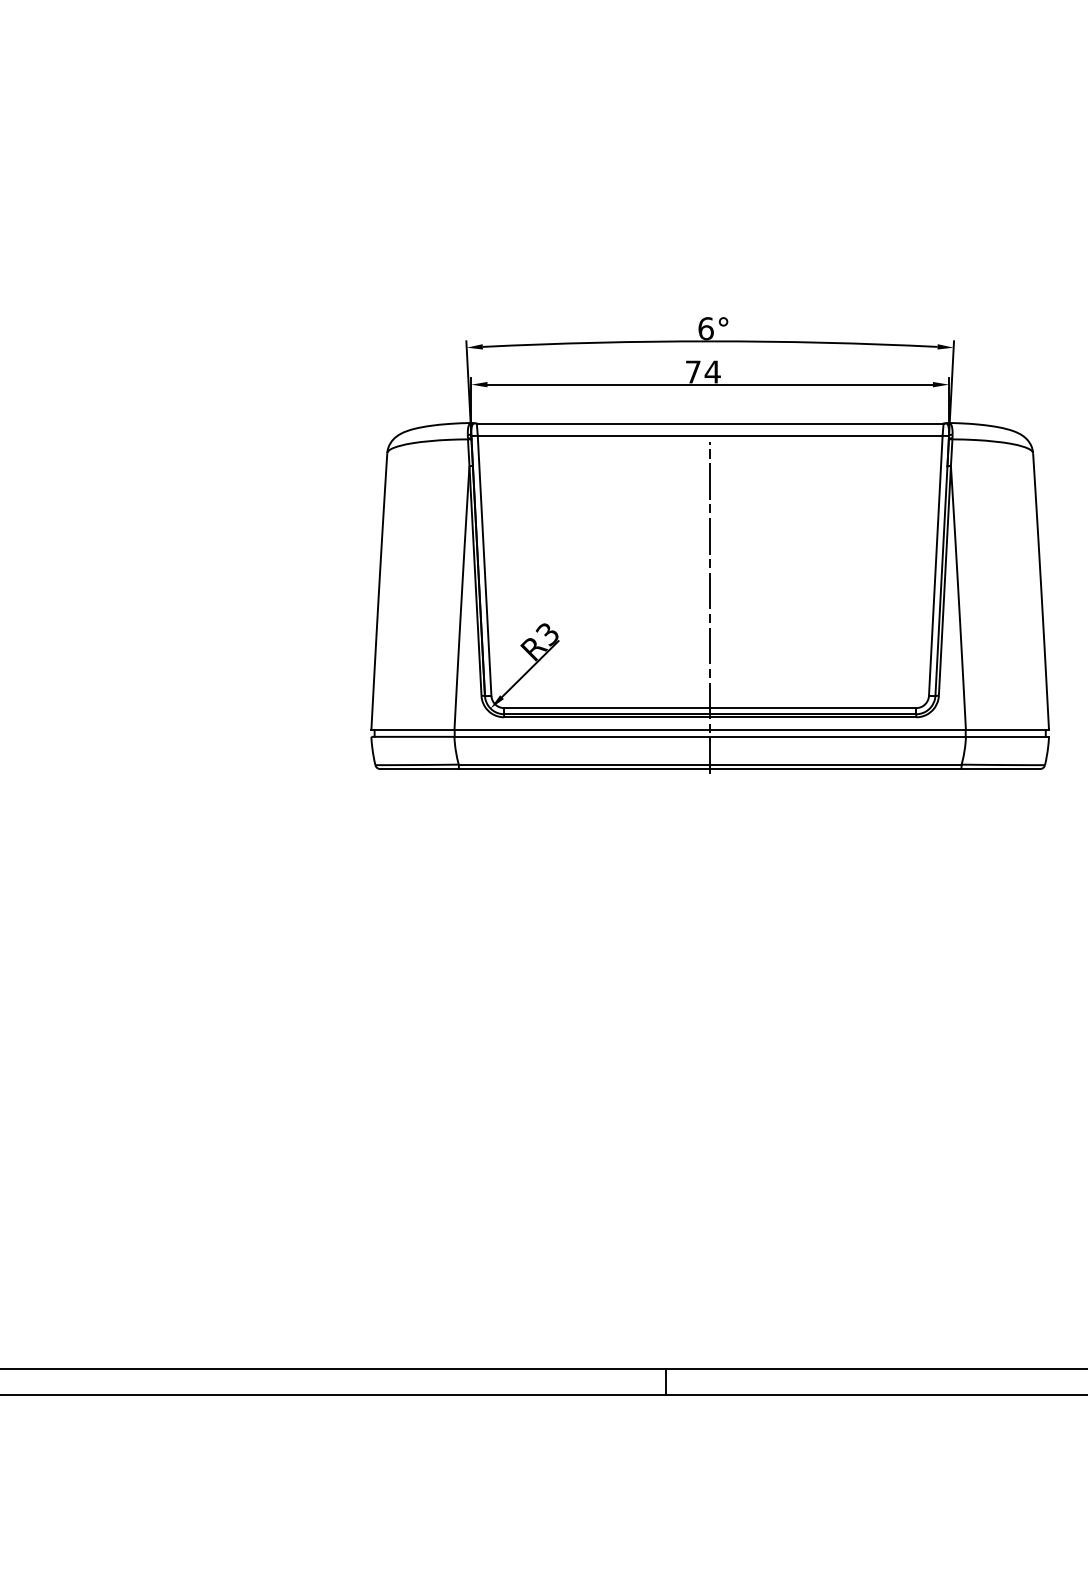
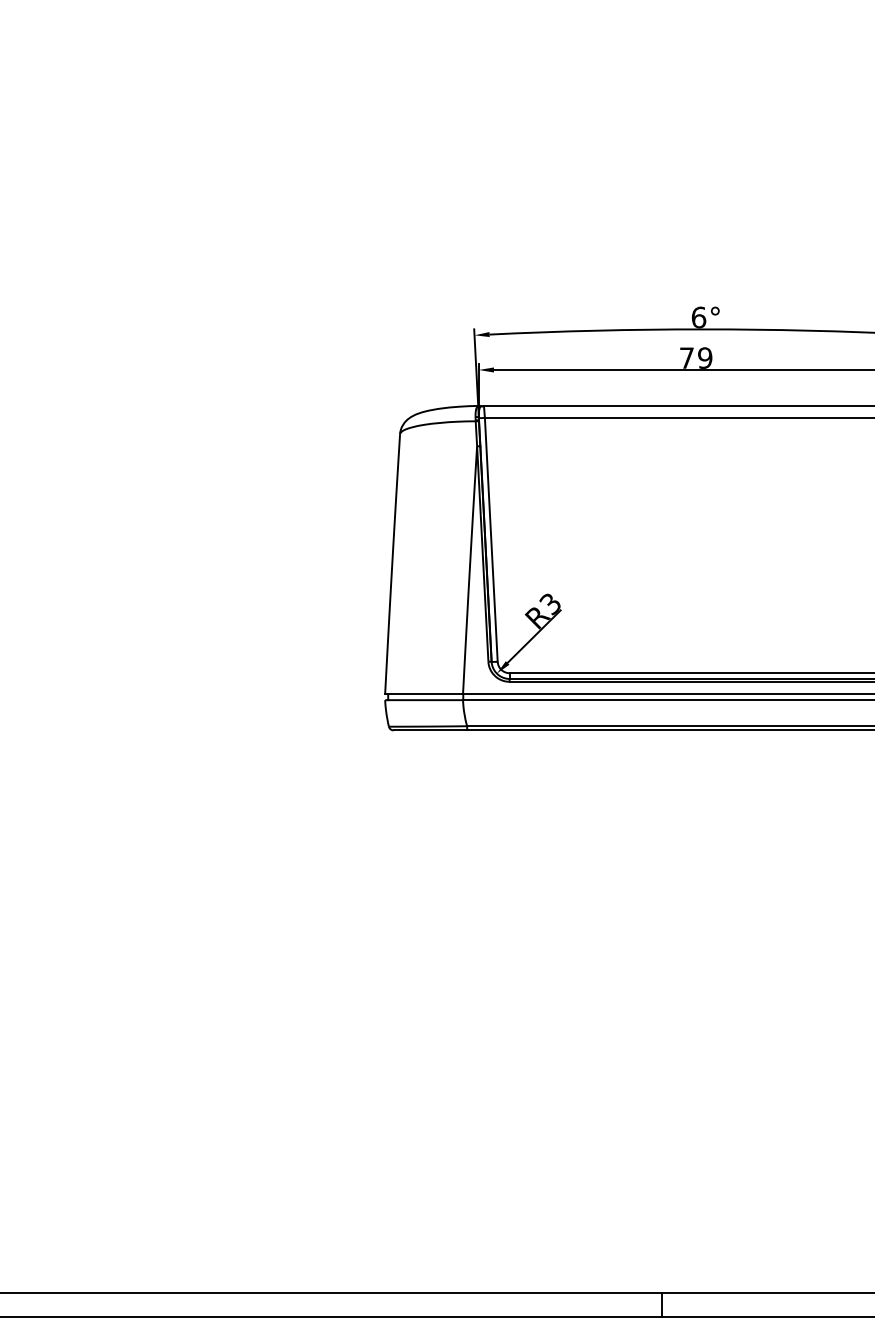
text: (712, 371) -> (704, 357), 74 -> 79
line: (710, 607) -> (703, 578), removed

